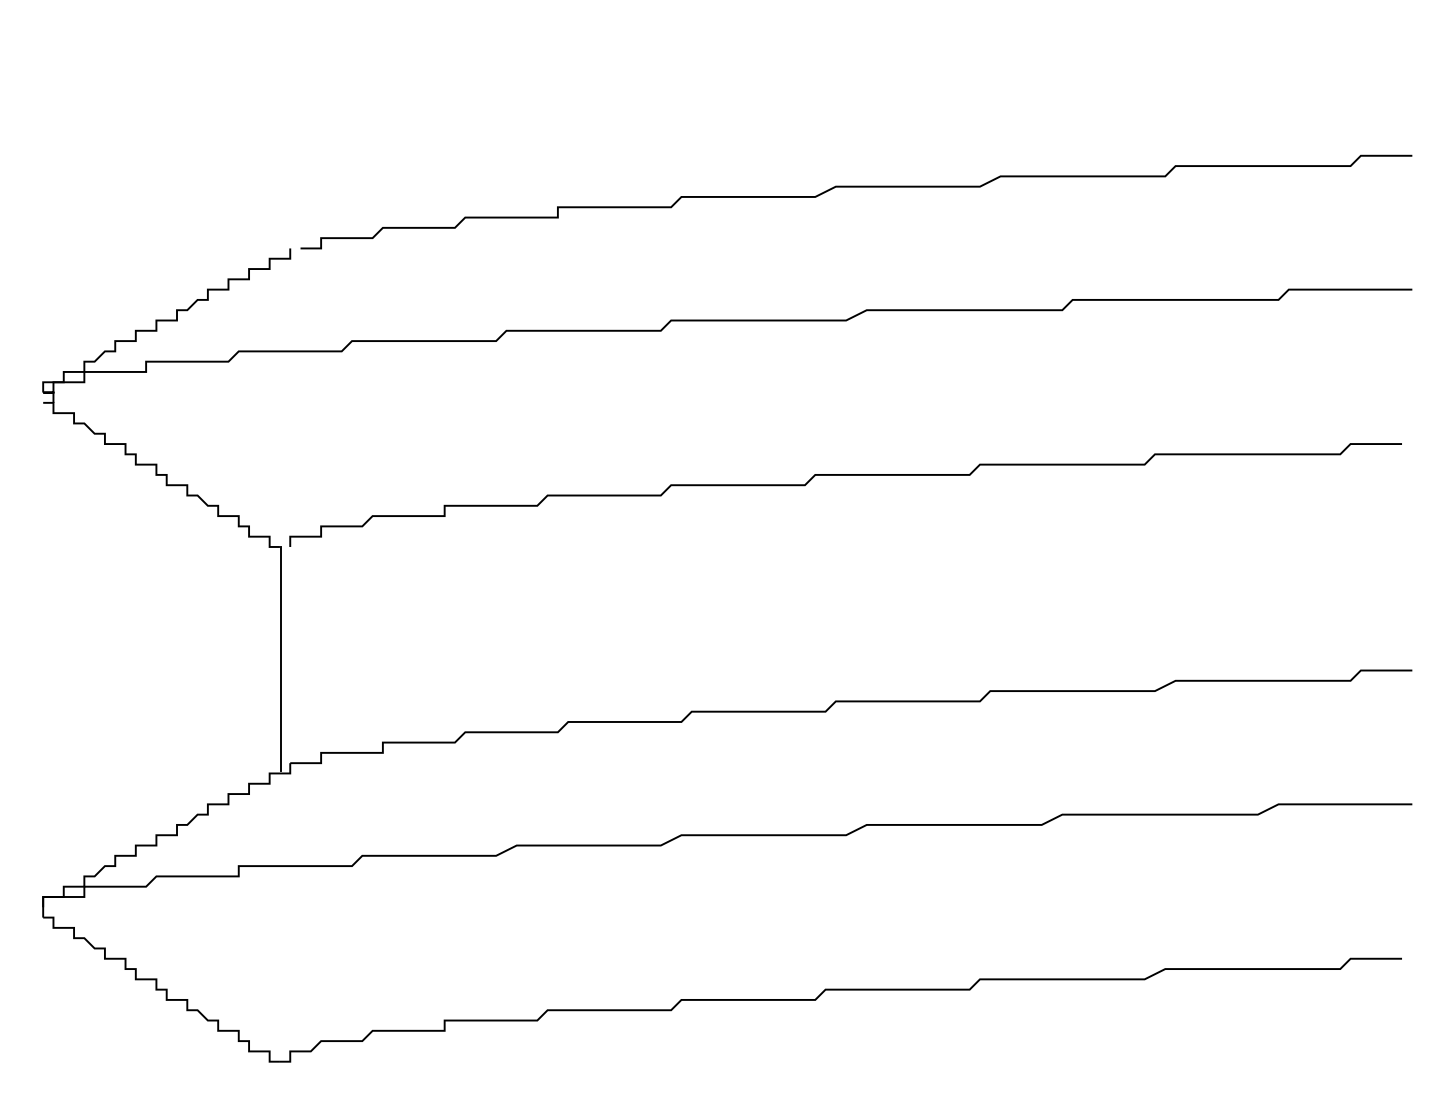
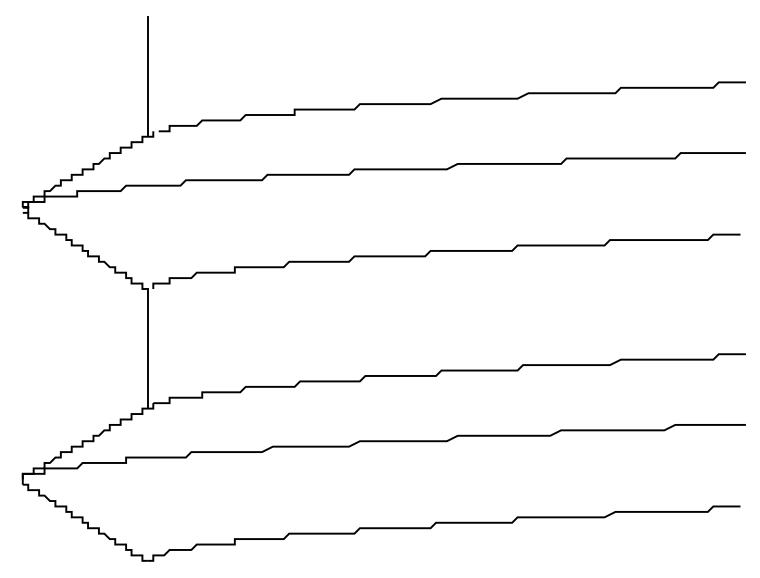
line: (281, 144) -> (148, 76), added

